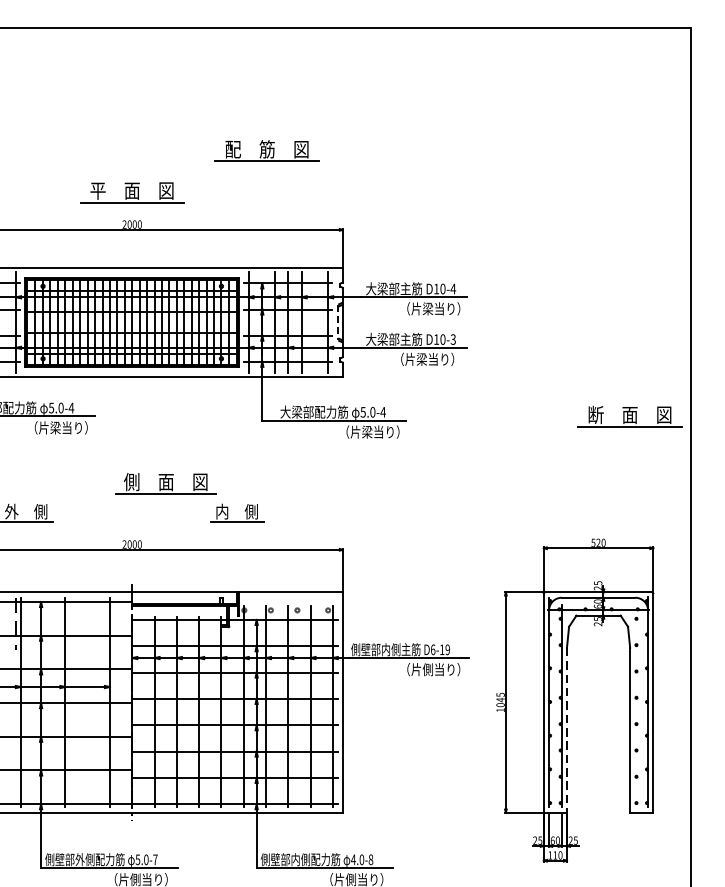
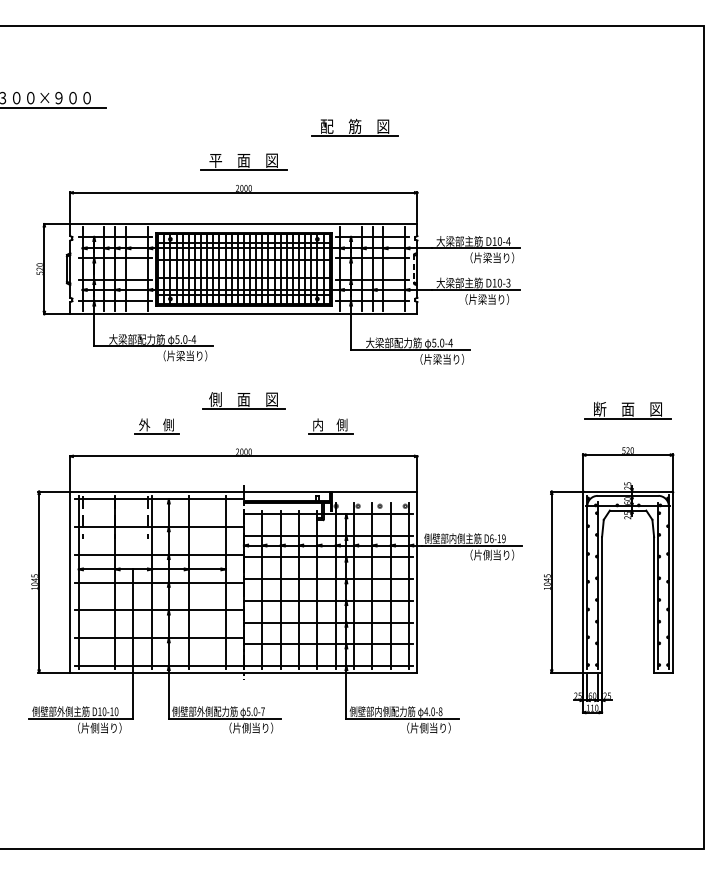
part: (629, 416) -> (627, 410), moved
part: (165, 483) -> (243, 400), moved
line: (635, 706) -> (658, 585), added
line: (567, 730) -> (602, 605), dashed -> solid

